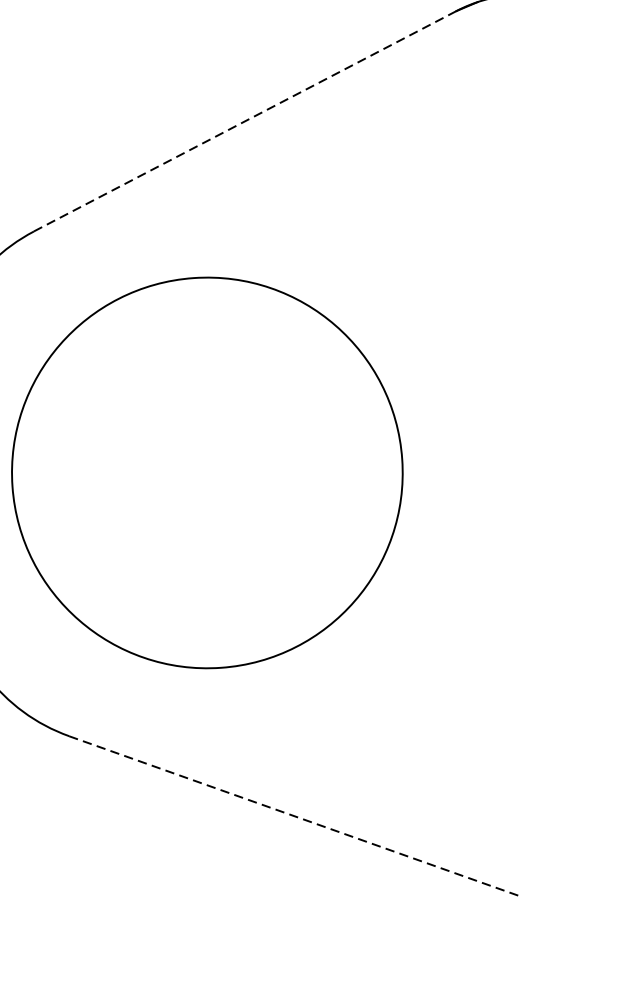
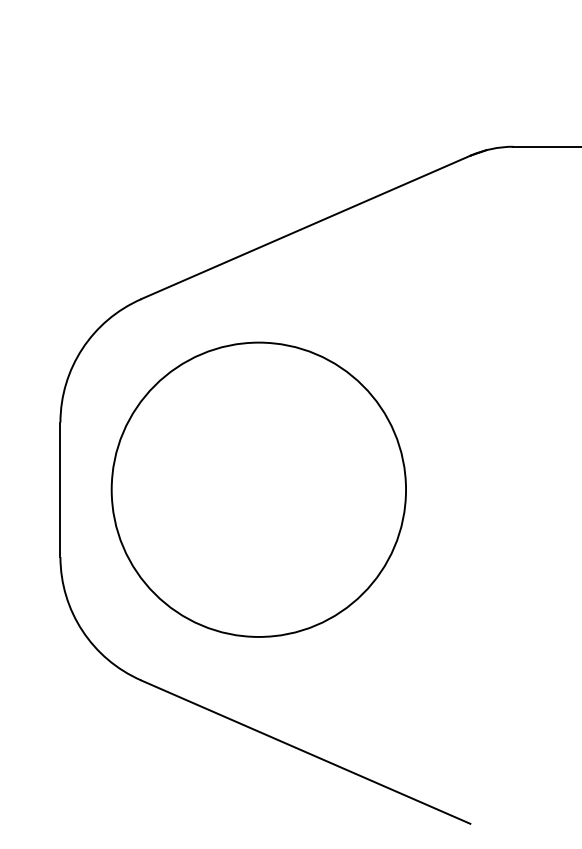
line: (244, 121) -> (305, 227), dashed -> solid
line: (293, 816) -> (305, 752), dashed -> solid

